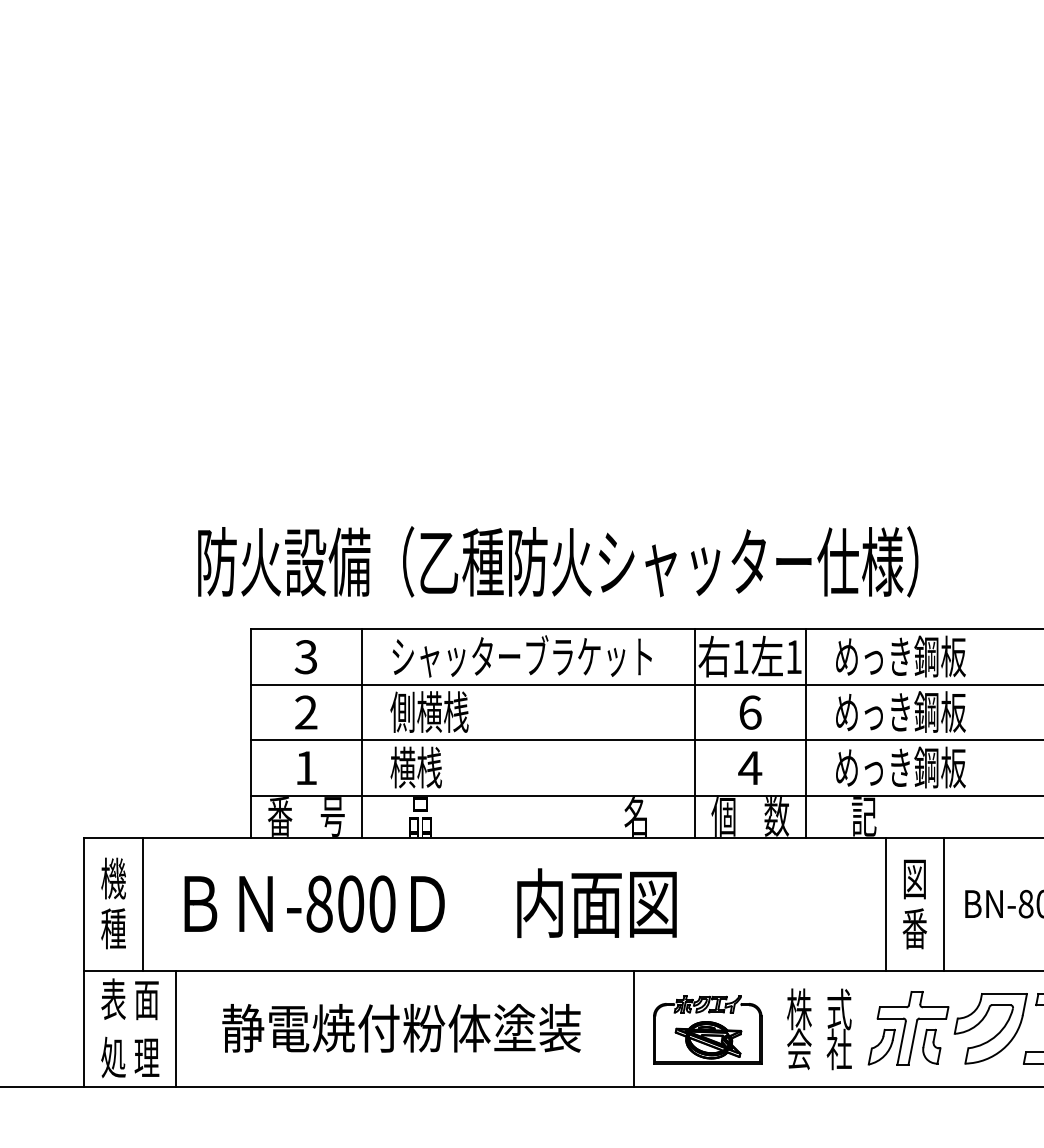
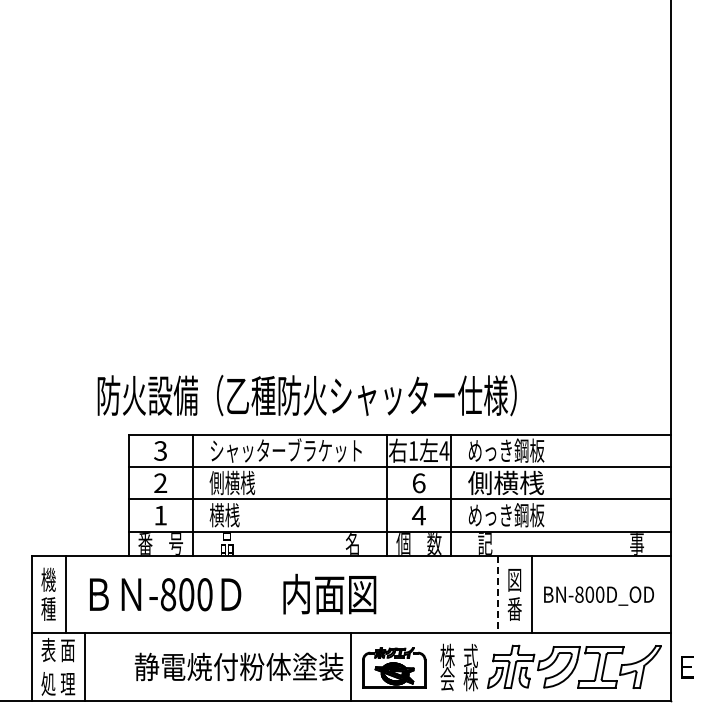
text: (794, 656) -> (444, 450), 1 -> 4
text: (900, 711) -> (506, 482), めっき鋼板 -> 側横桟
line: (885, 903) -> (497, 594), solid -> dashed
text: (400, 1027) -> (238, 666), moved
text: (838, 1049) -> (470, 679), 社 -> 株

